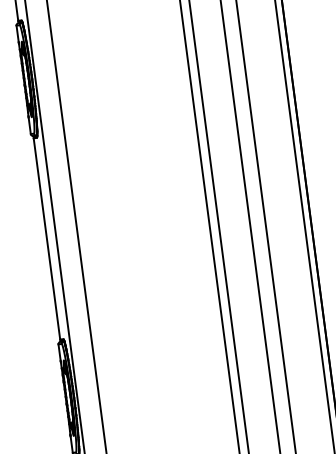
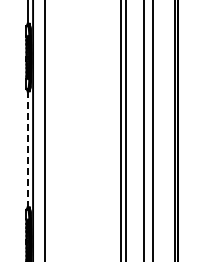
line: (46, 239) -> (27, 149), solid -> dashed

